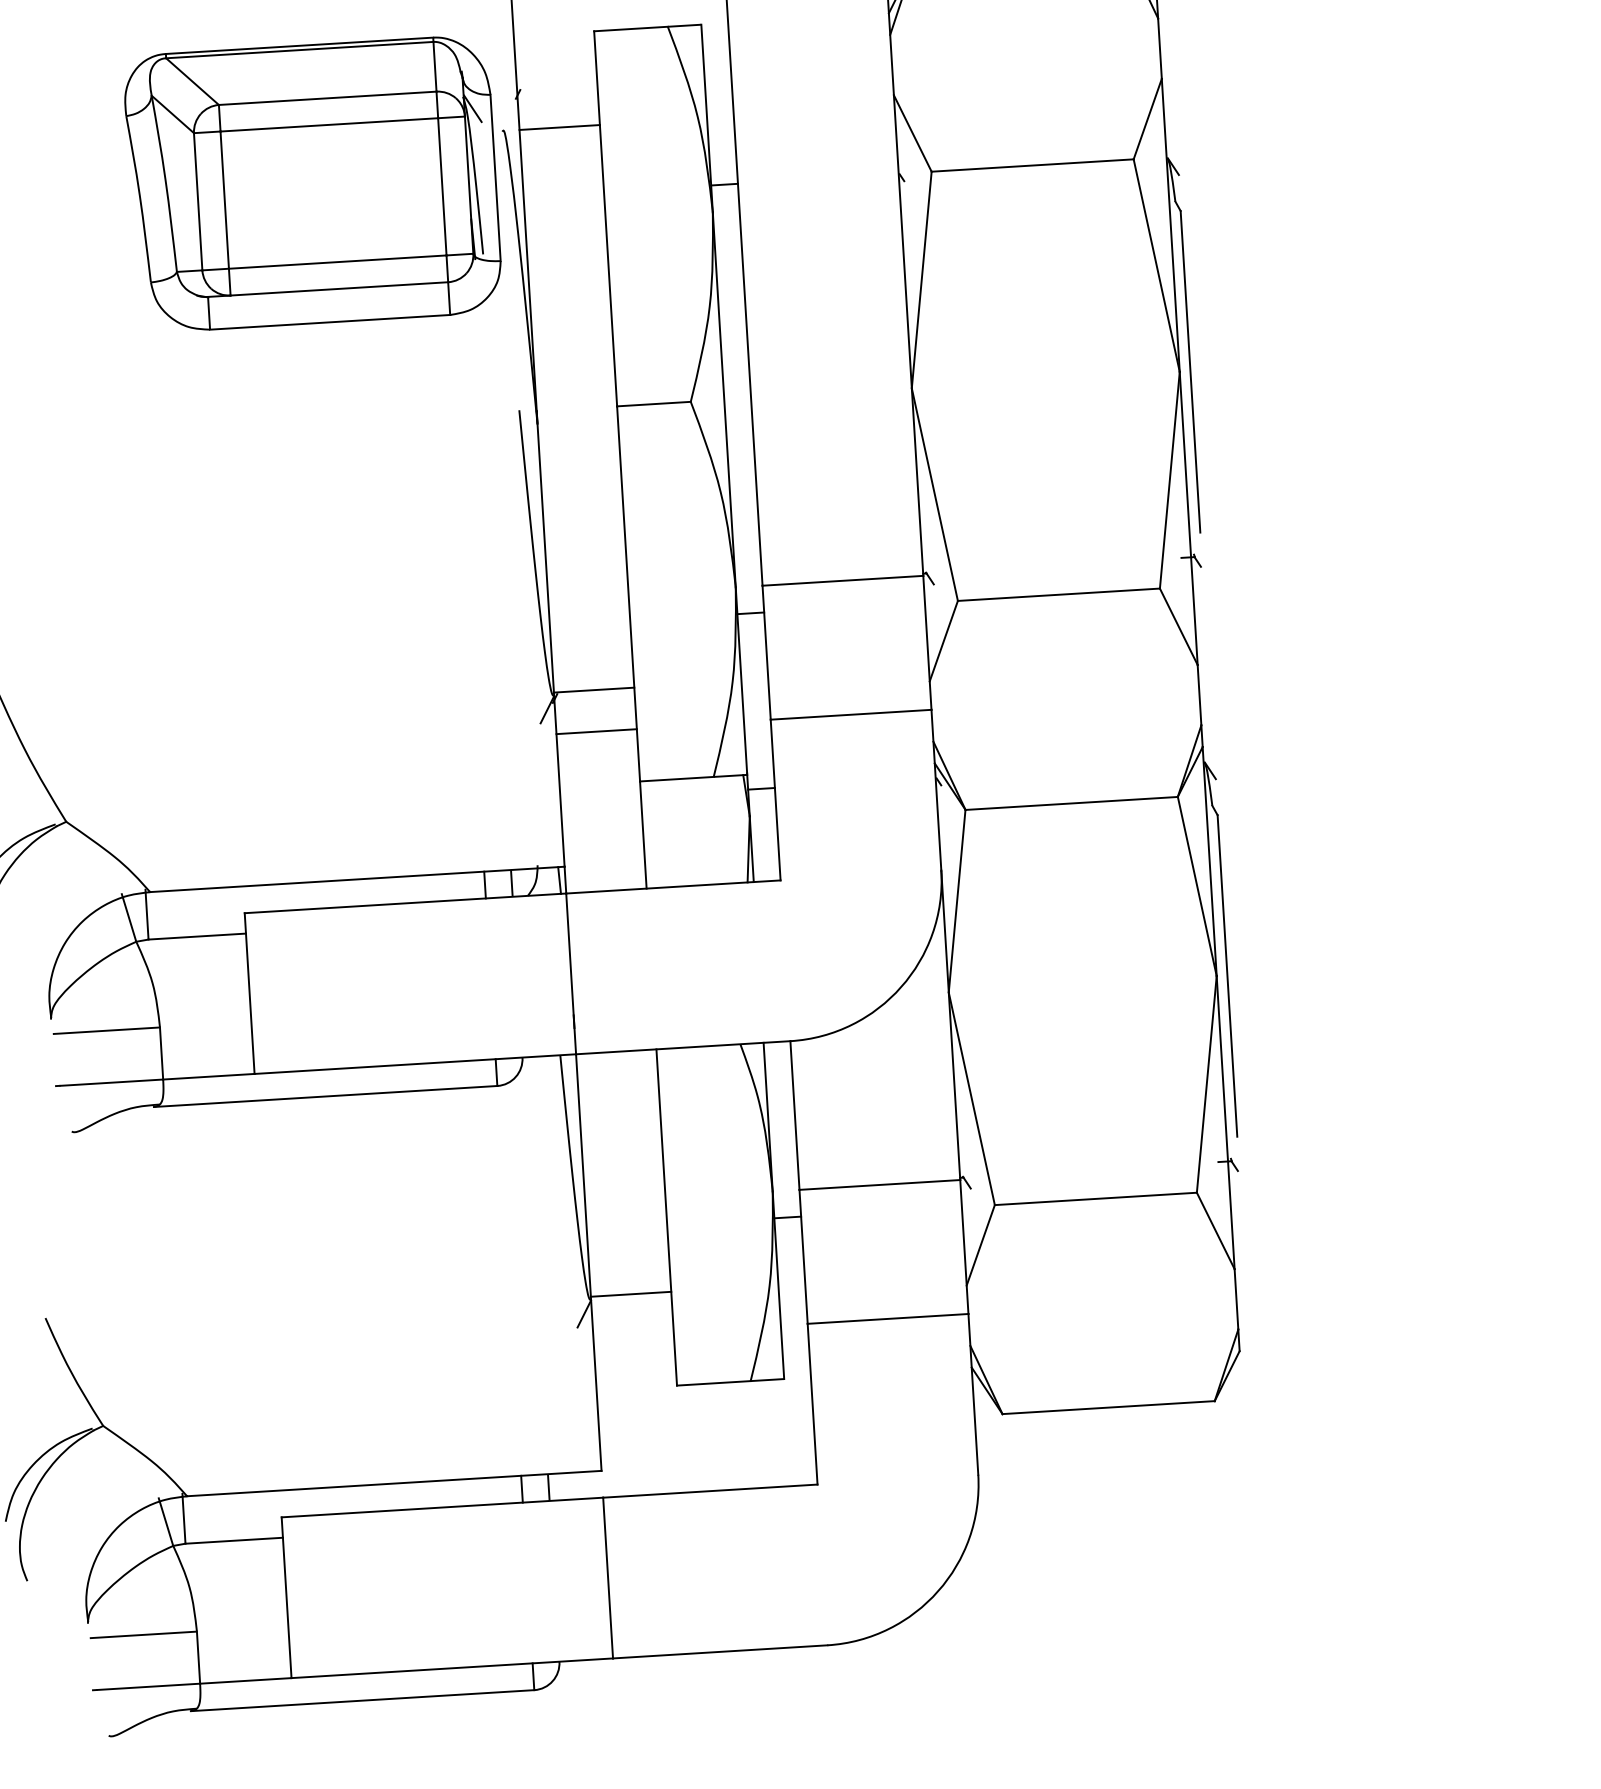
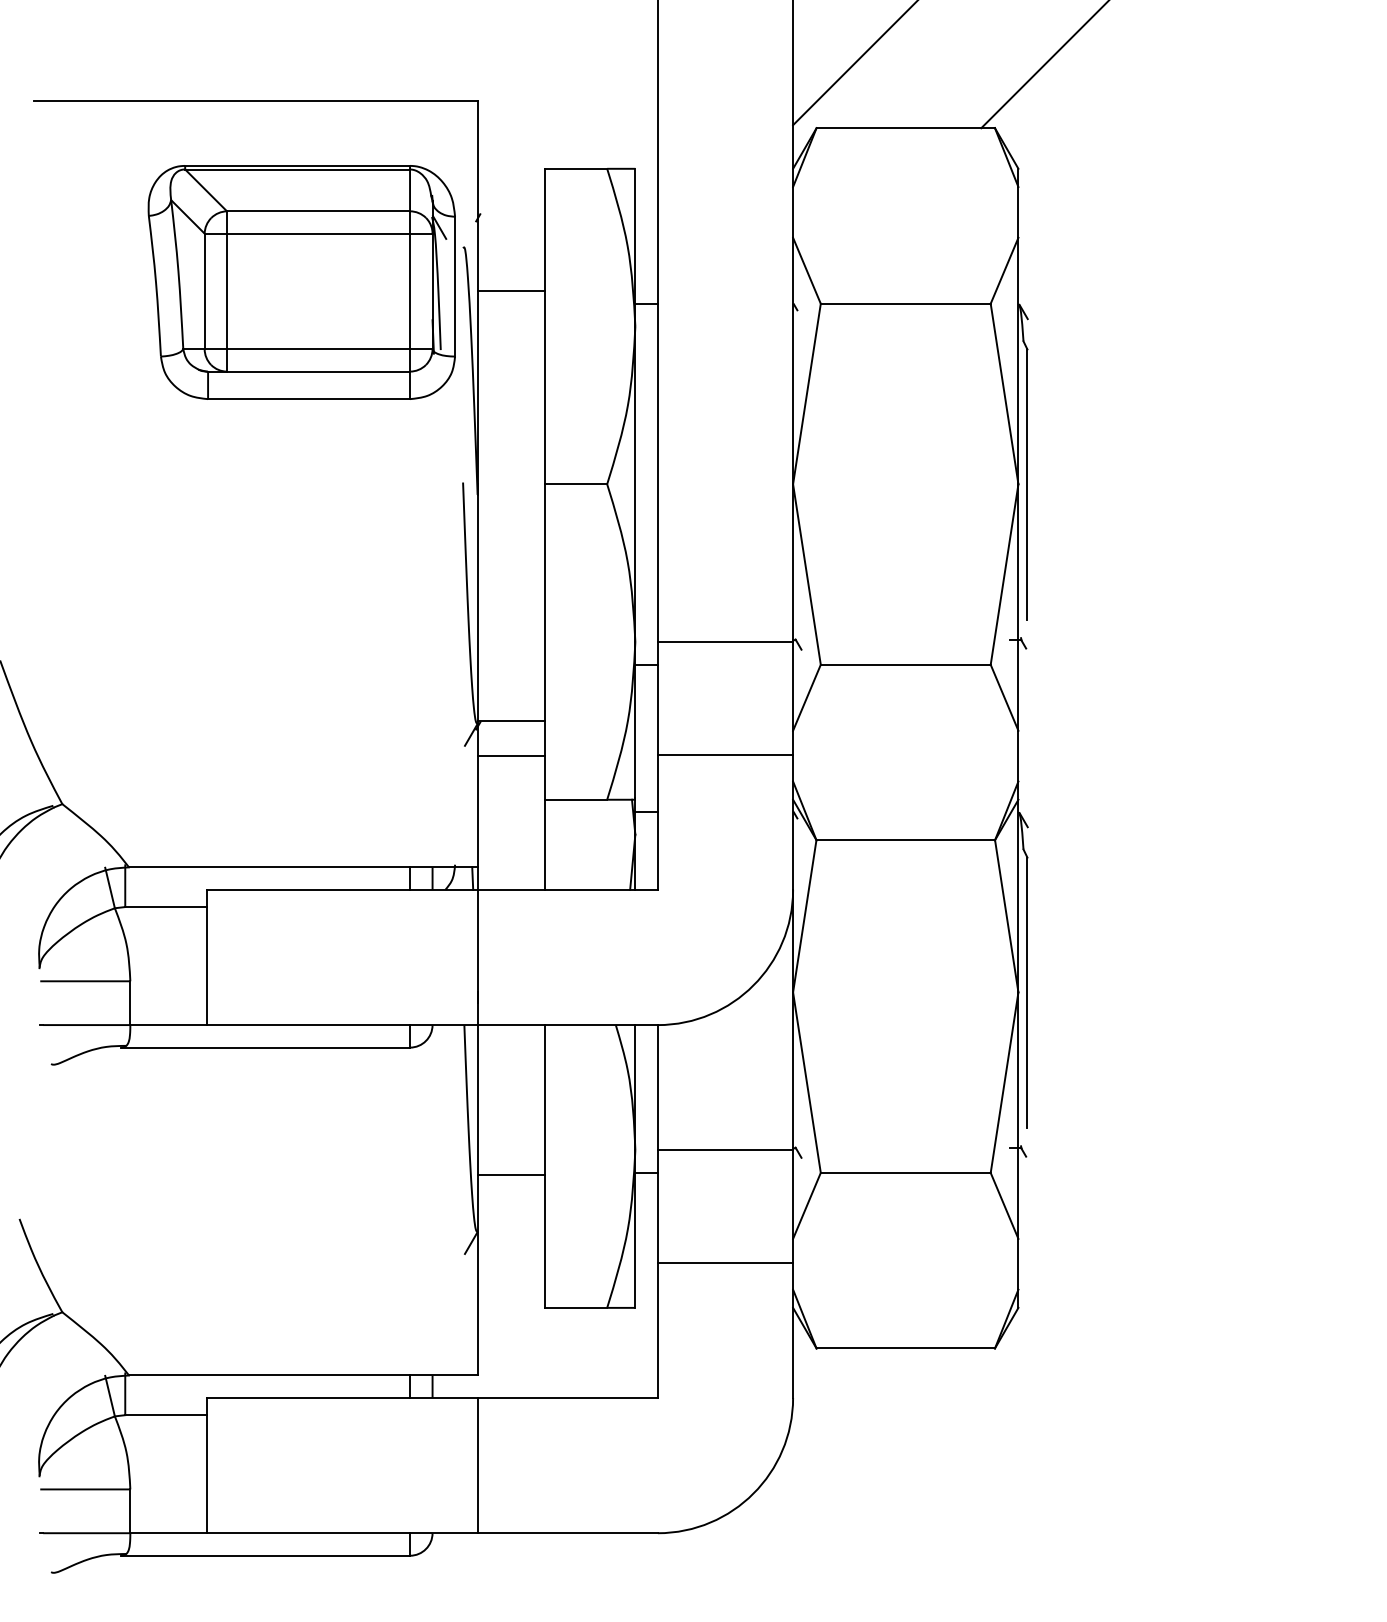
line: (559, 127) -> (511, 290), moved
line: (631, 1294) -> (511, 1175), moved

